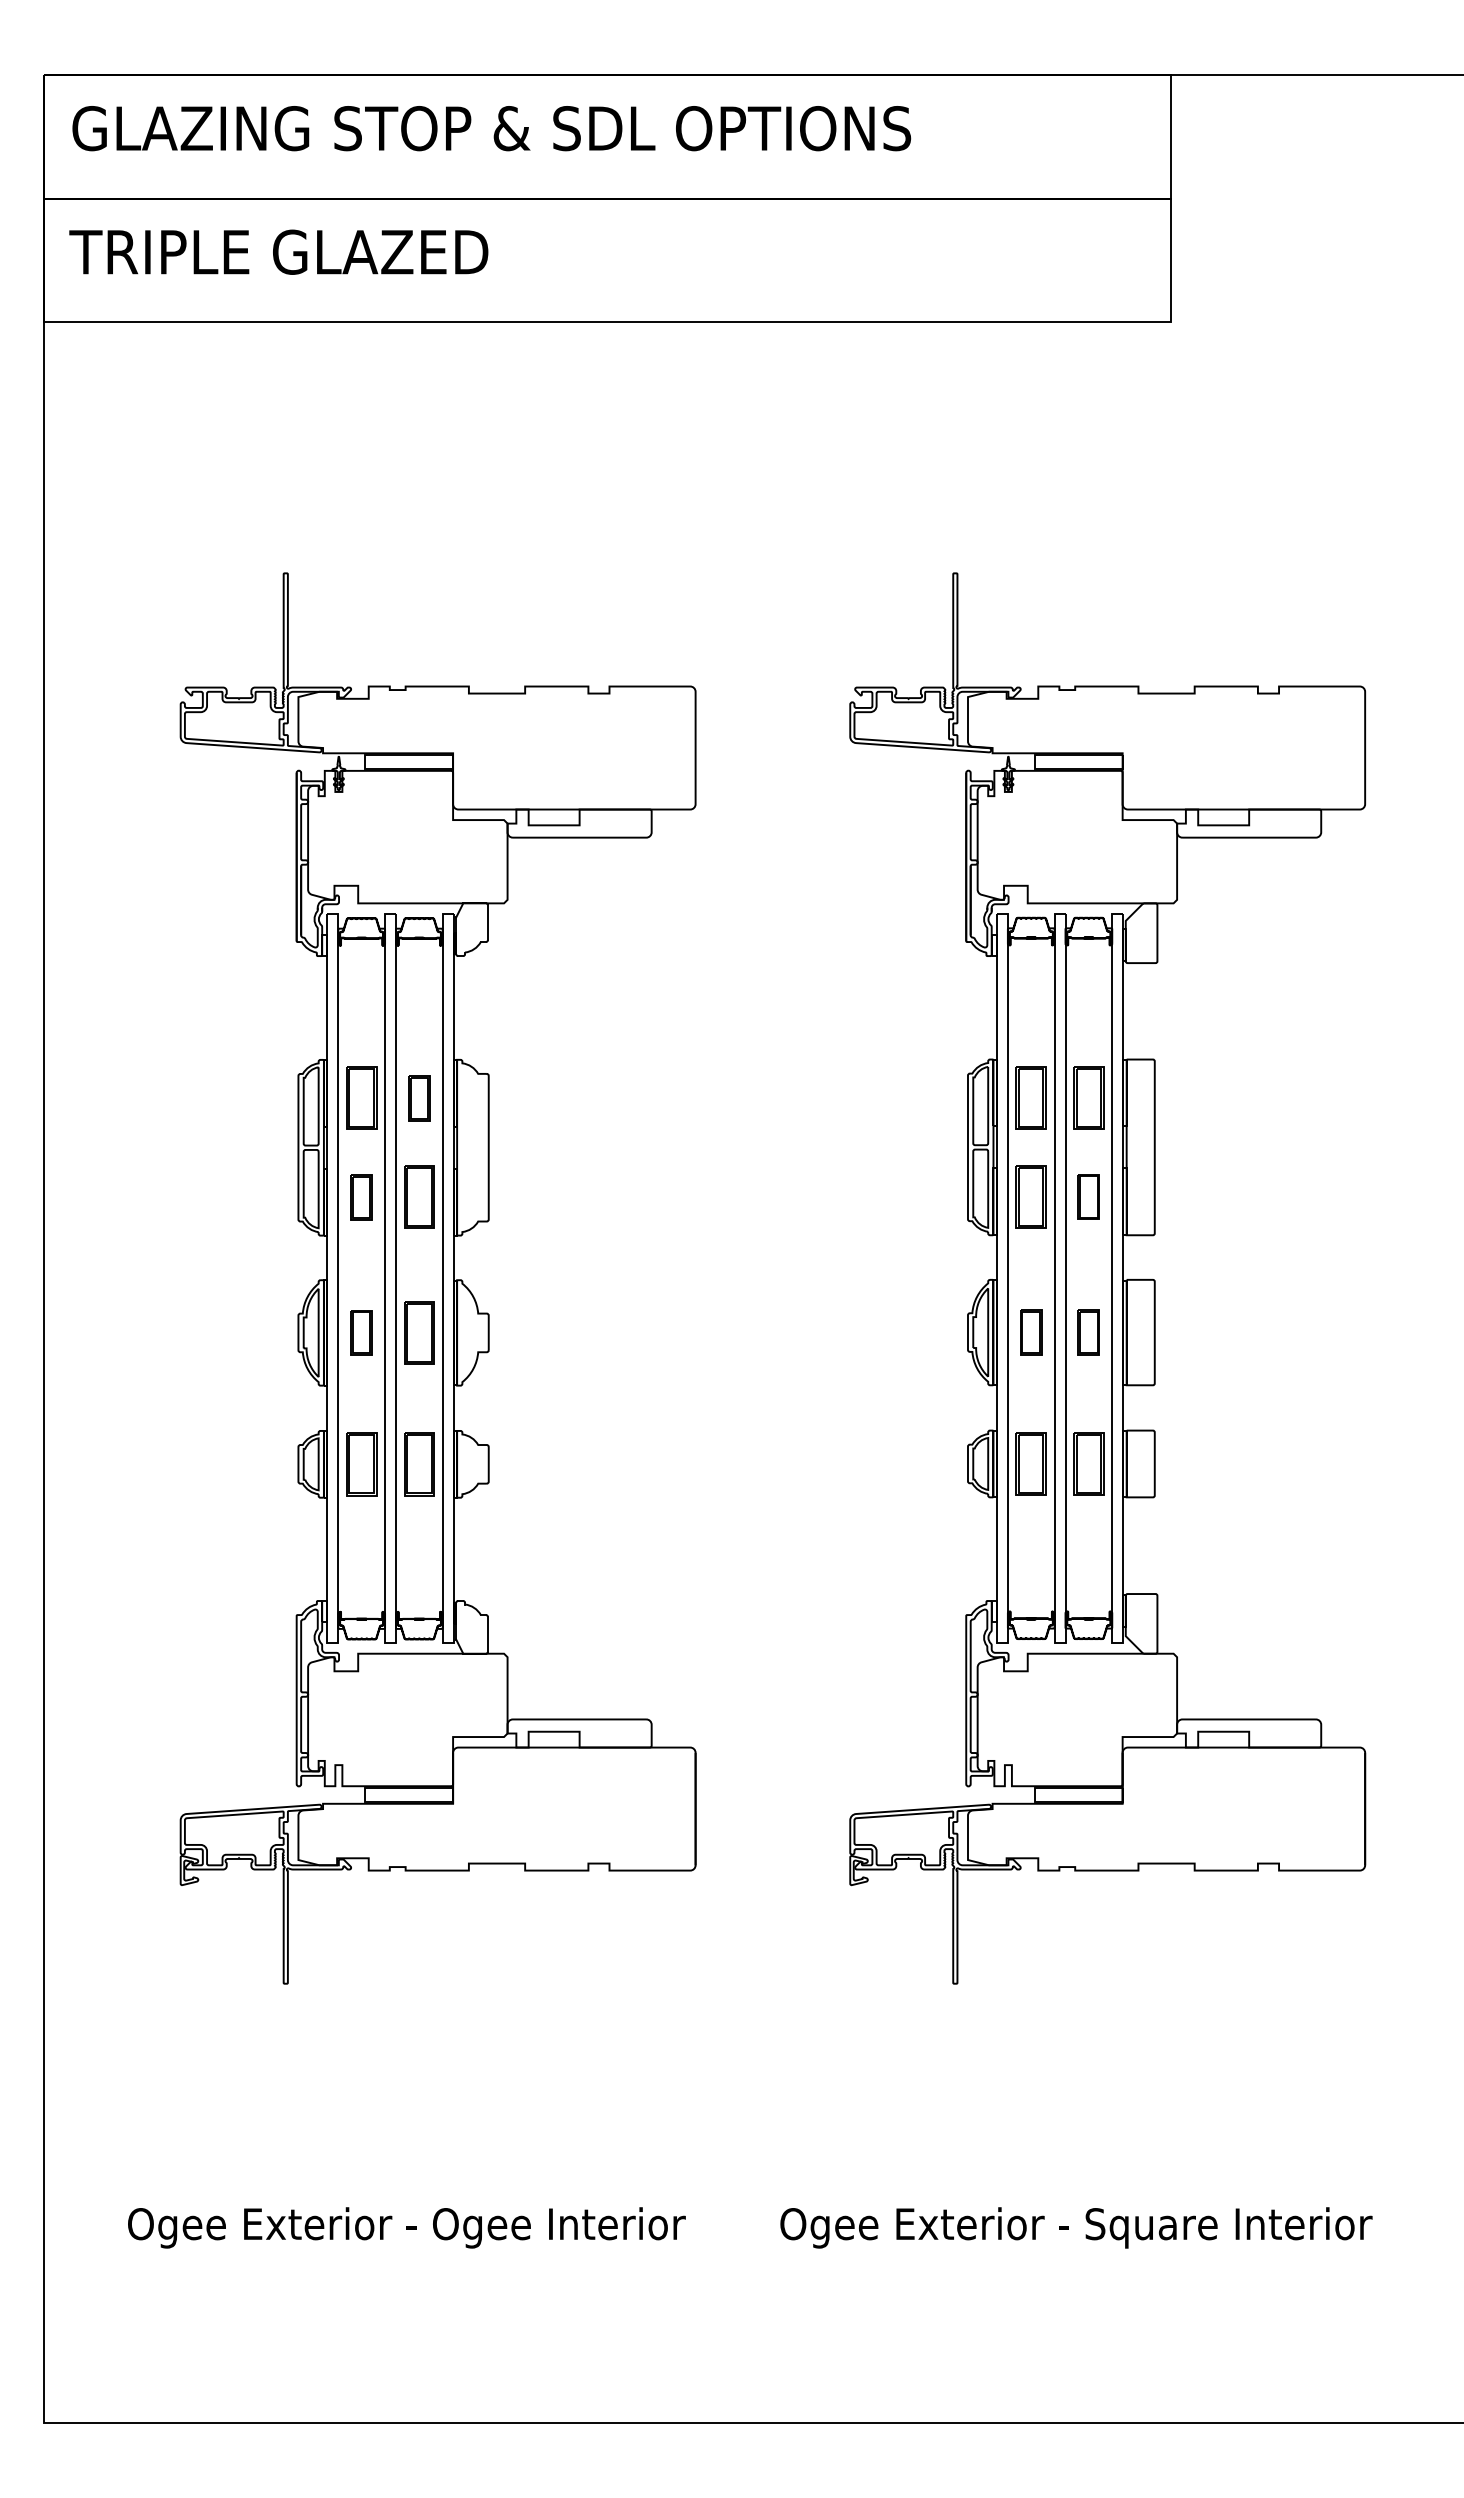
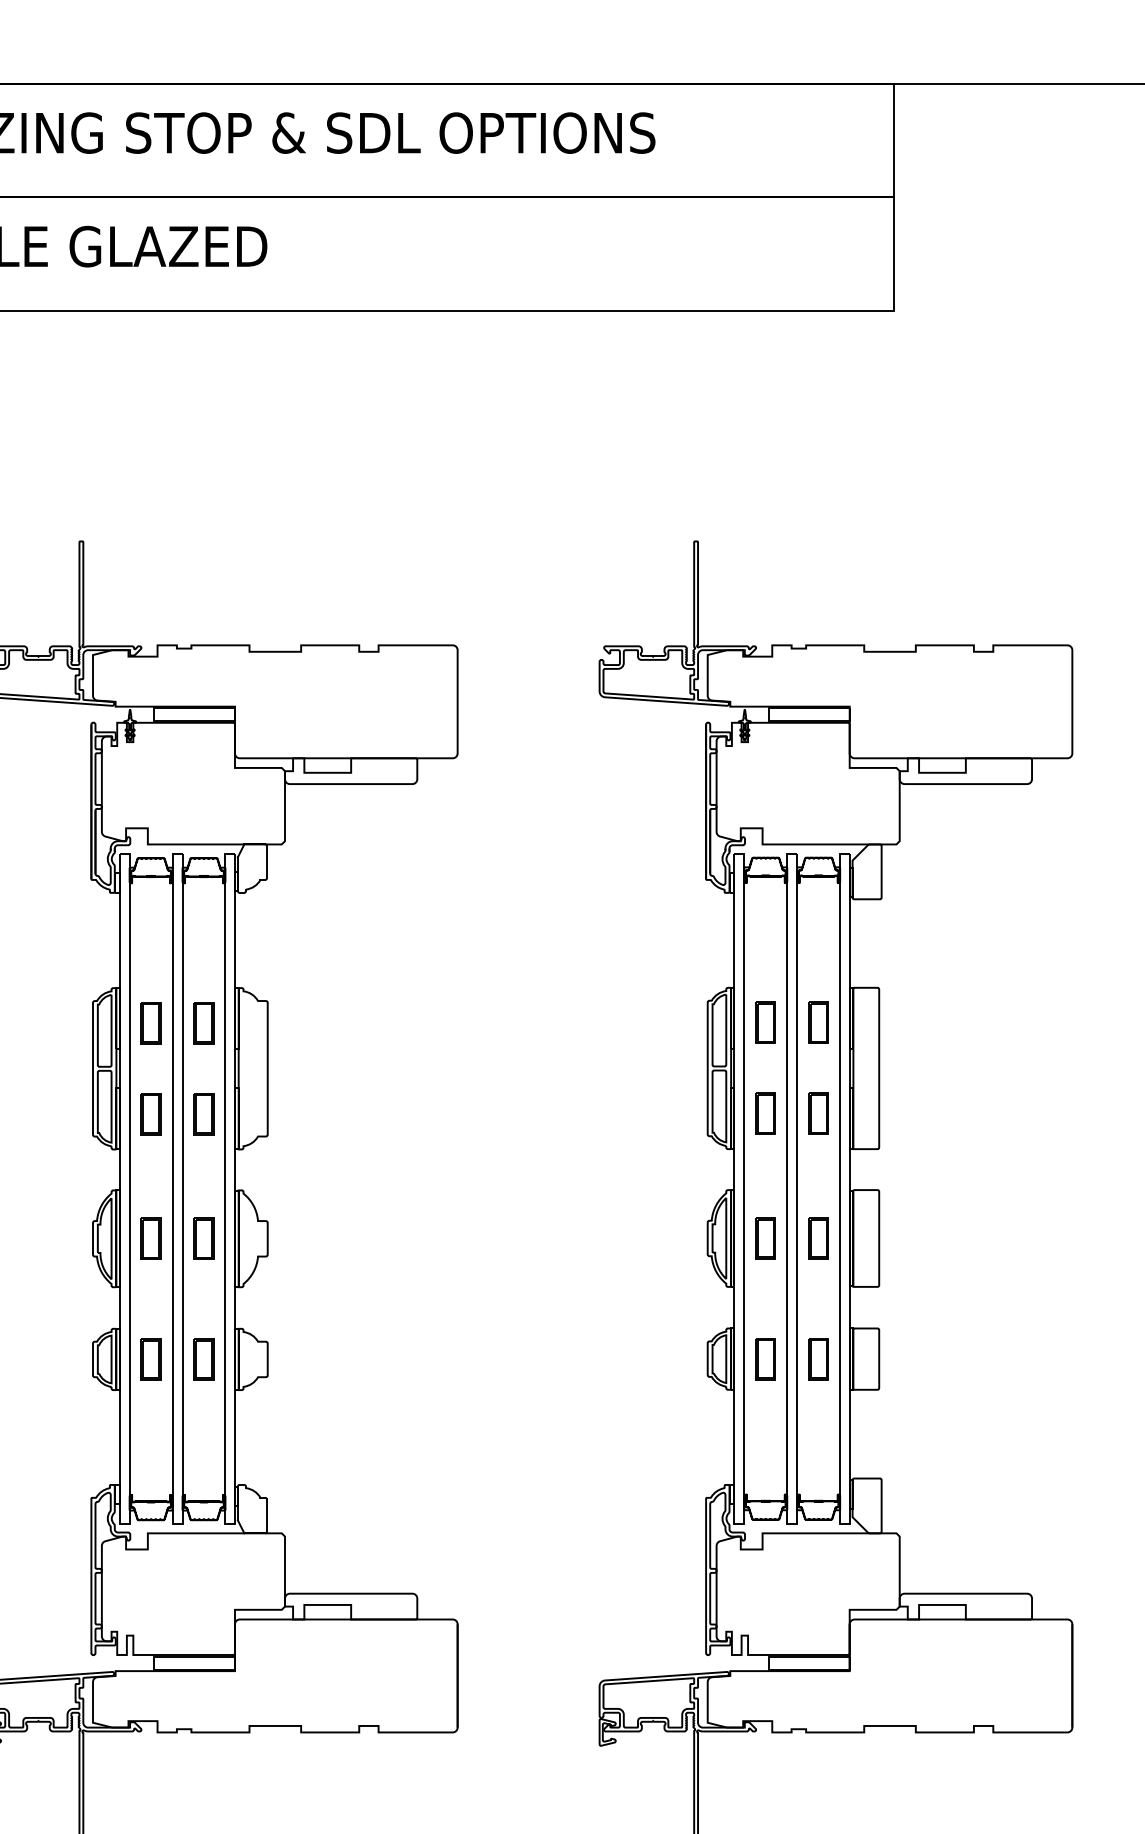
part: (1031, 1097) -> (766, 1022), size x0.71
part: (1088, 1097) -> (818, 1022), size x0.71
part: (361, 1098) -> (150, 1023), size x0.71
part: (1031, 1196) -> (766, 1113), size x0.71
part: (419, 1197) -> (204, 1114), size x0.71
part: (419, 1332) -> (204, 1238), size x0.71
part: (1031, 1463) -> (766, 1358), size x0.71
part: (1088, 1463) -> (818, 1358), size x0.71
part: (361, 1464) -> (150, 1359), size x0.71
part: (419, 1464) -> (204, 1359), size x0.71

